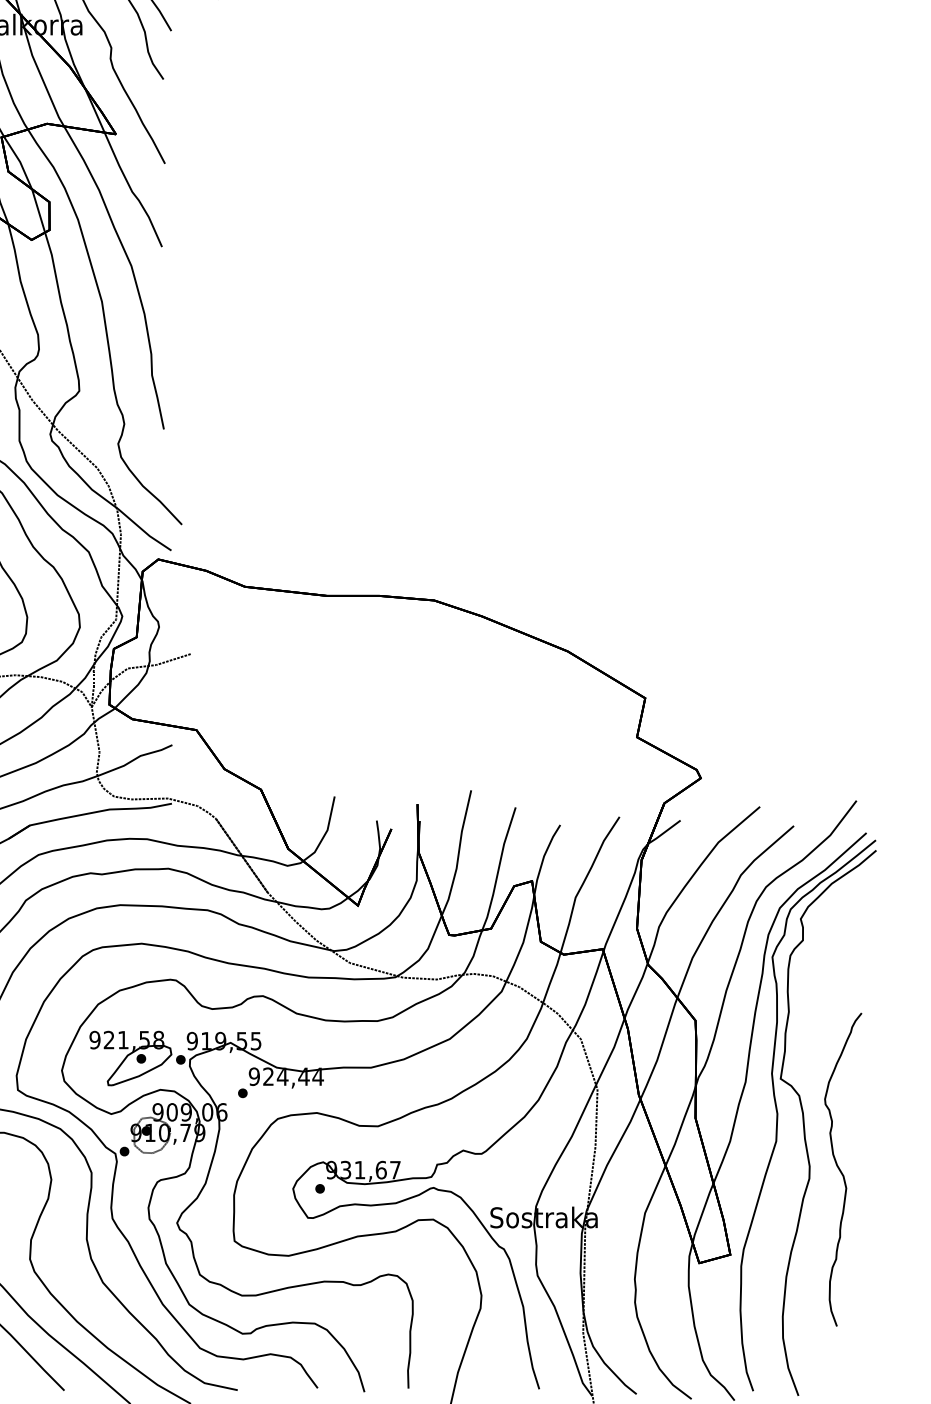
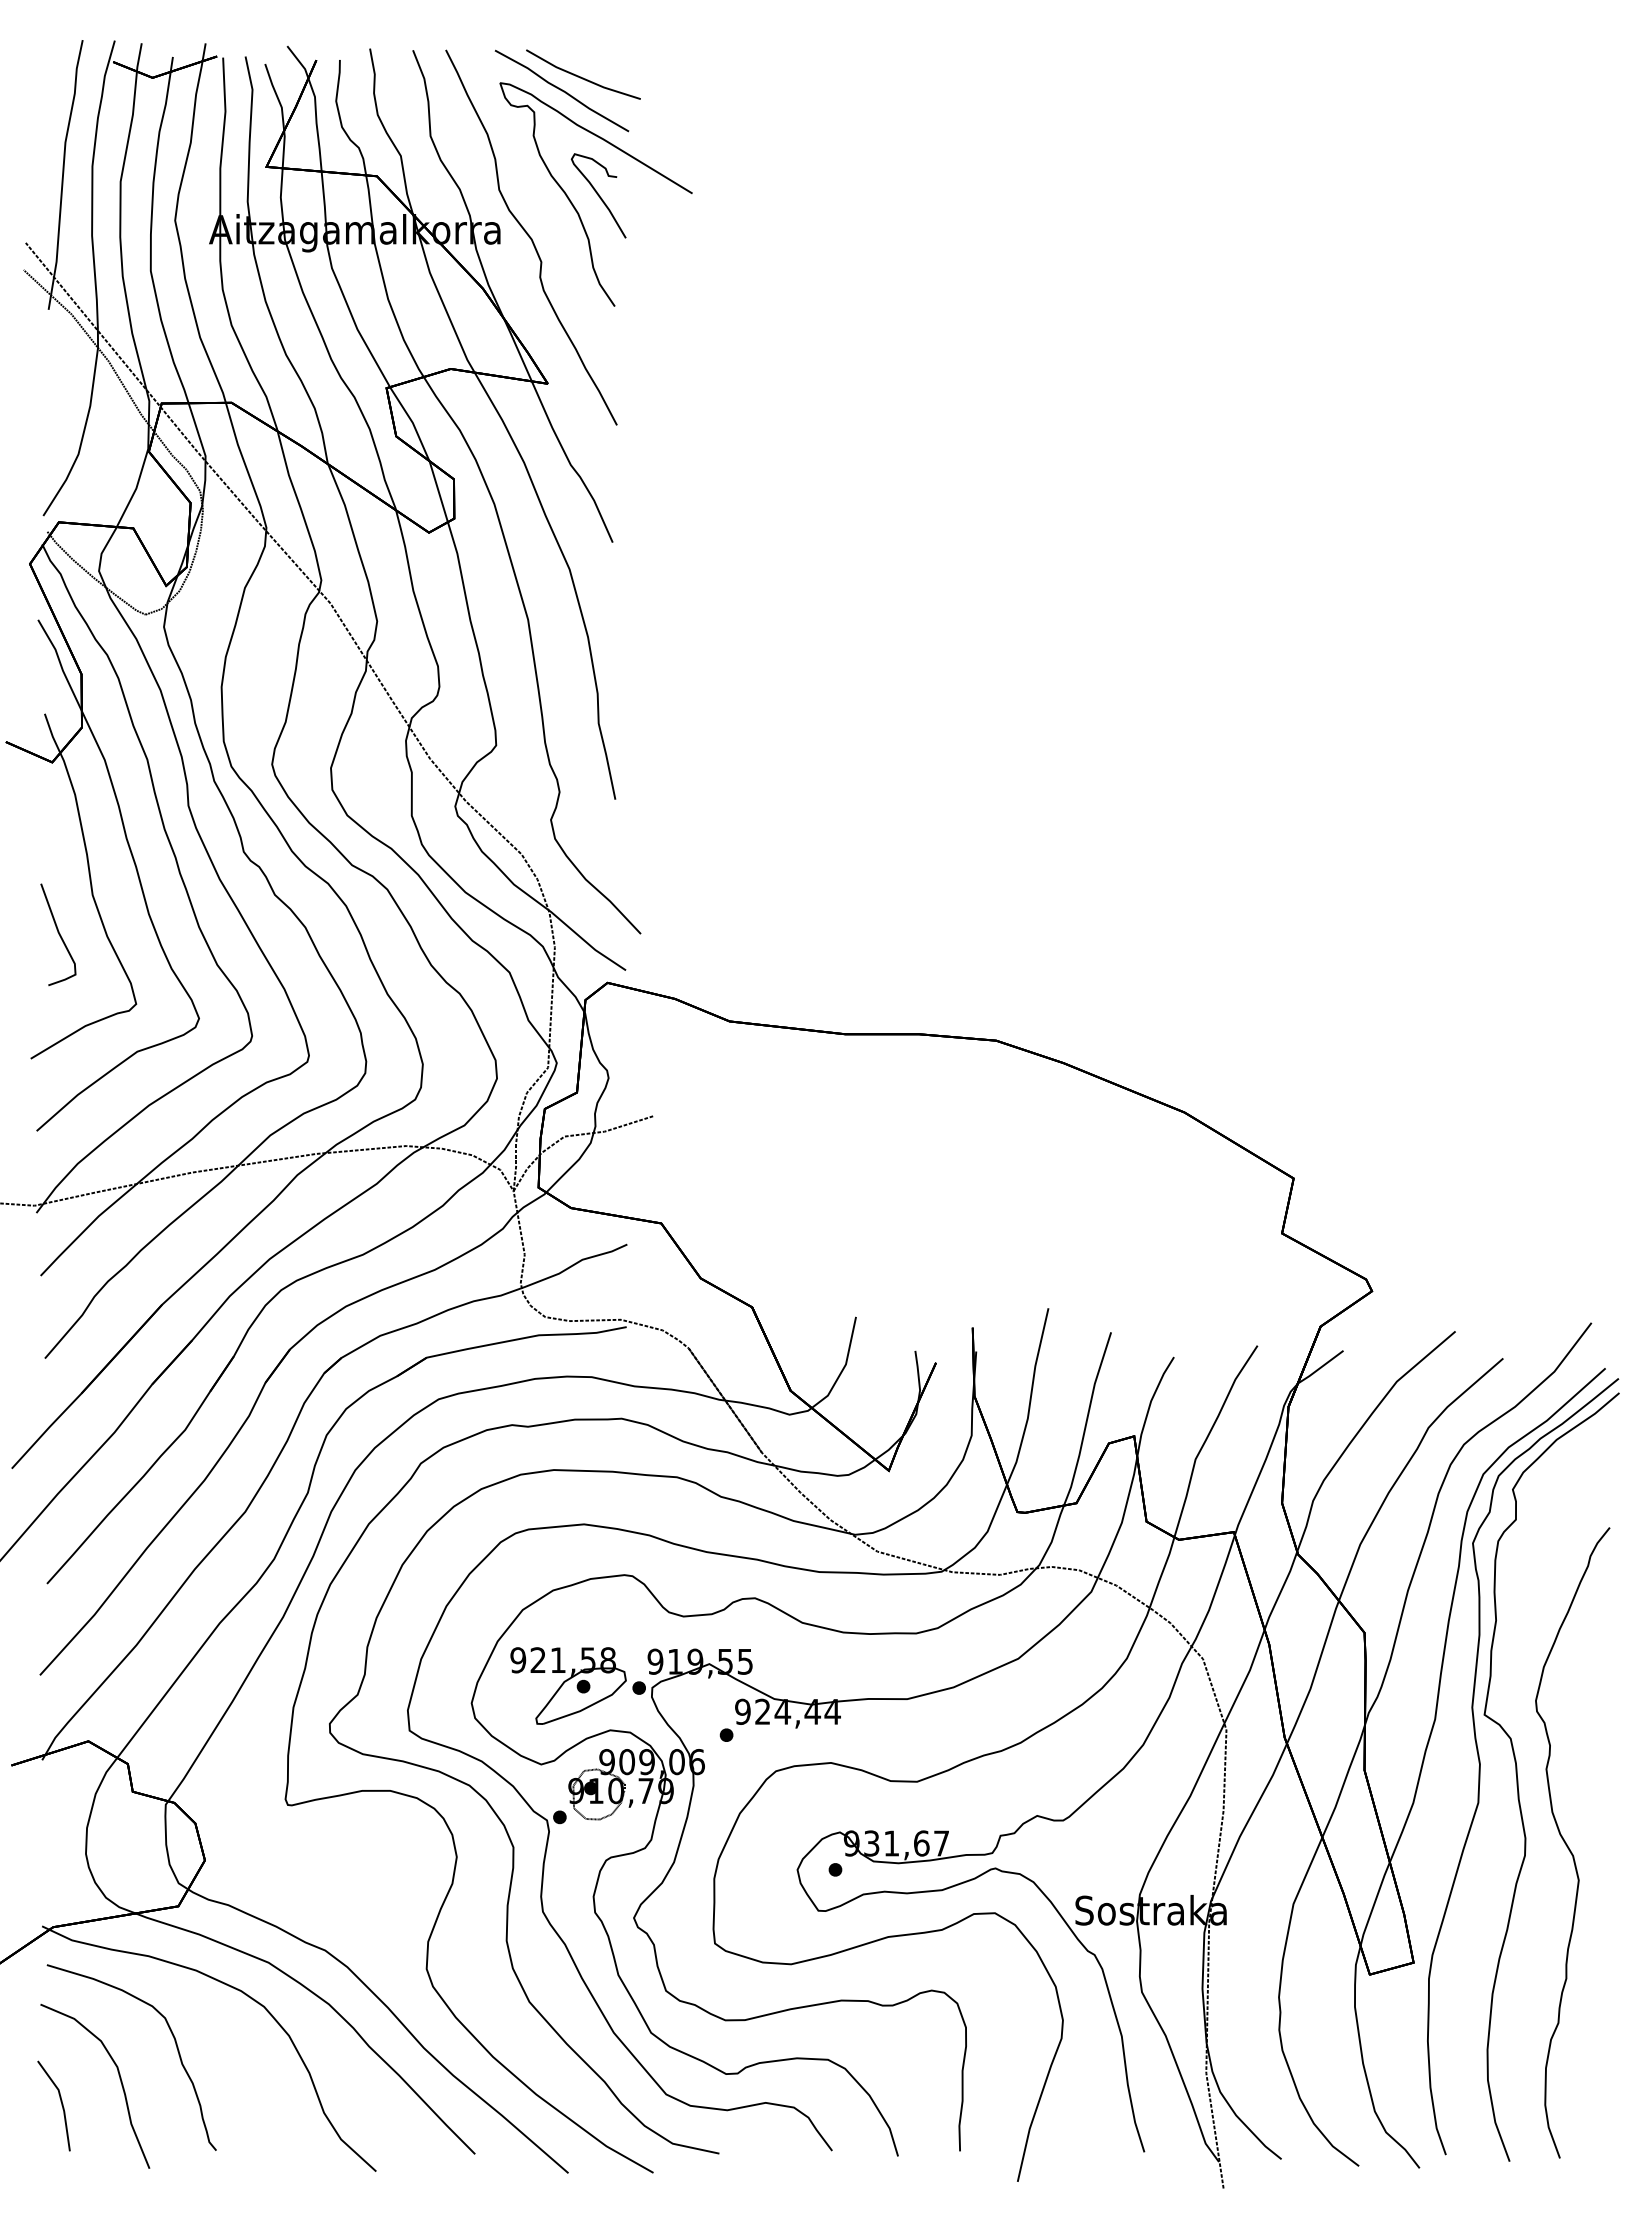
part: (843, 1169) -> (1572, 1842), size x1.43

